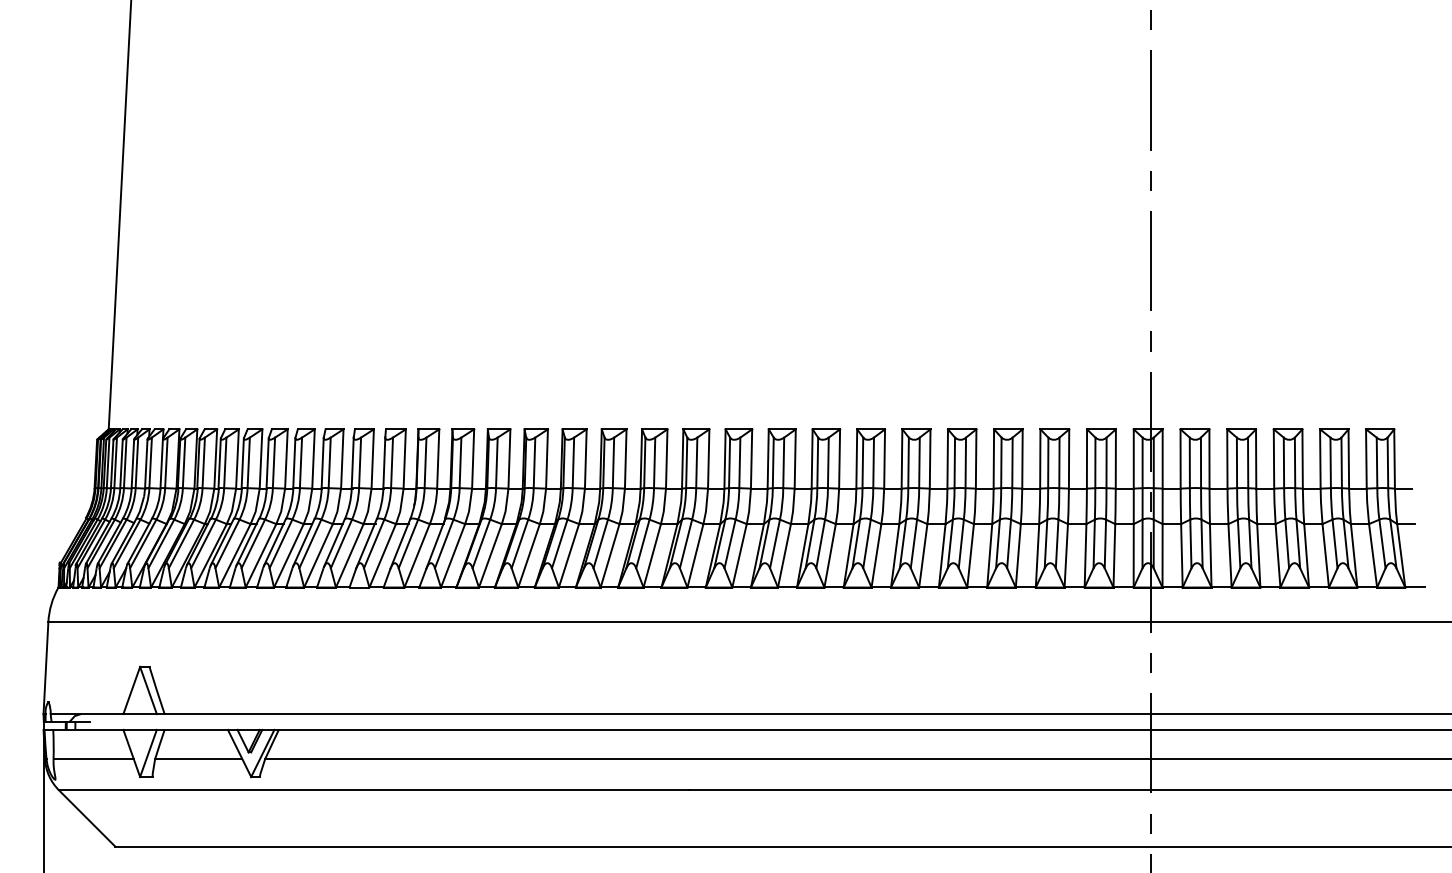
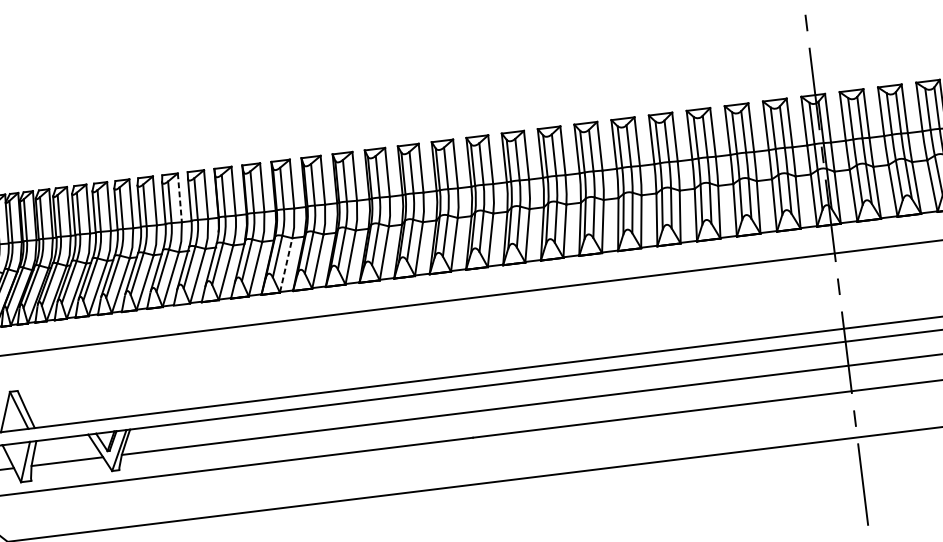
line: (372, 458) -> (179, 197), solid -> dashed
line: (490, 555) -> (286, 265), solid -> dashed

